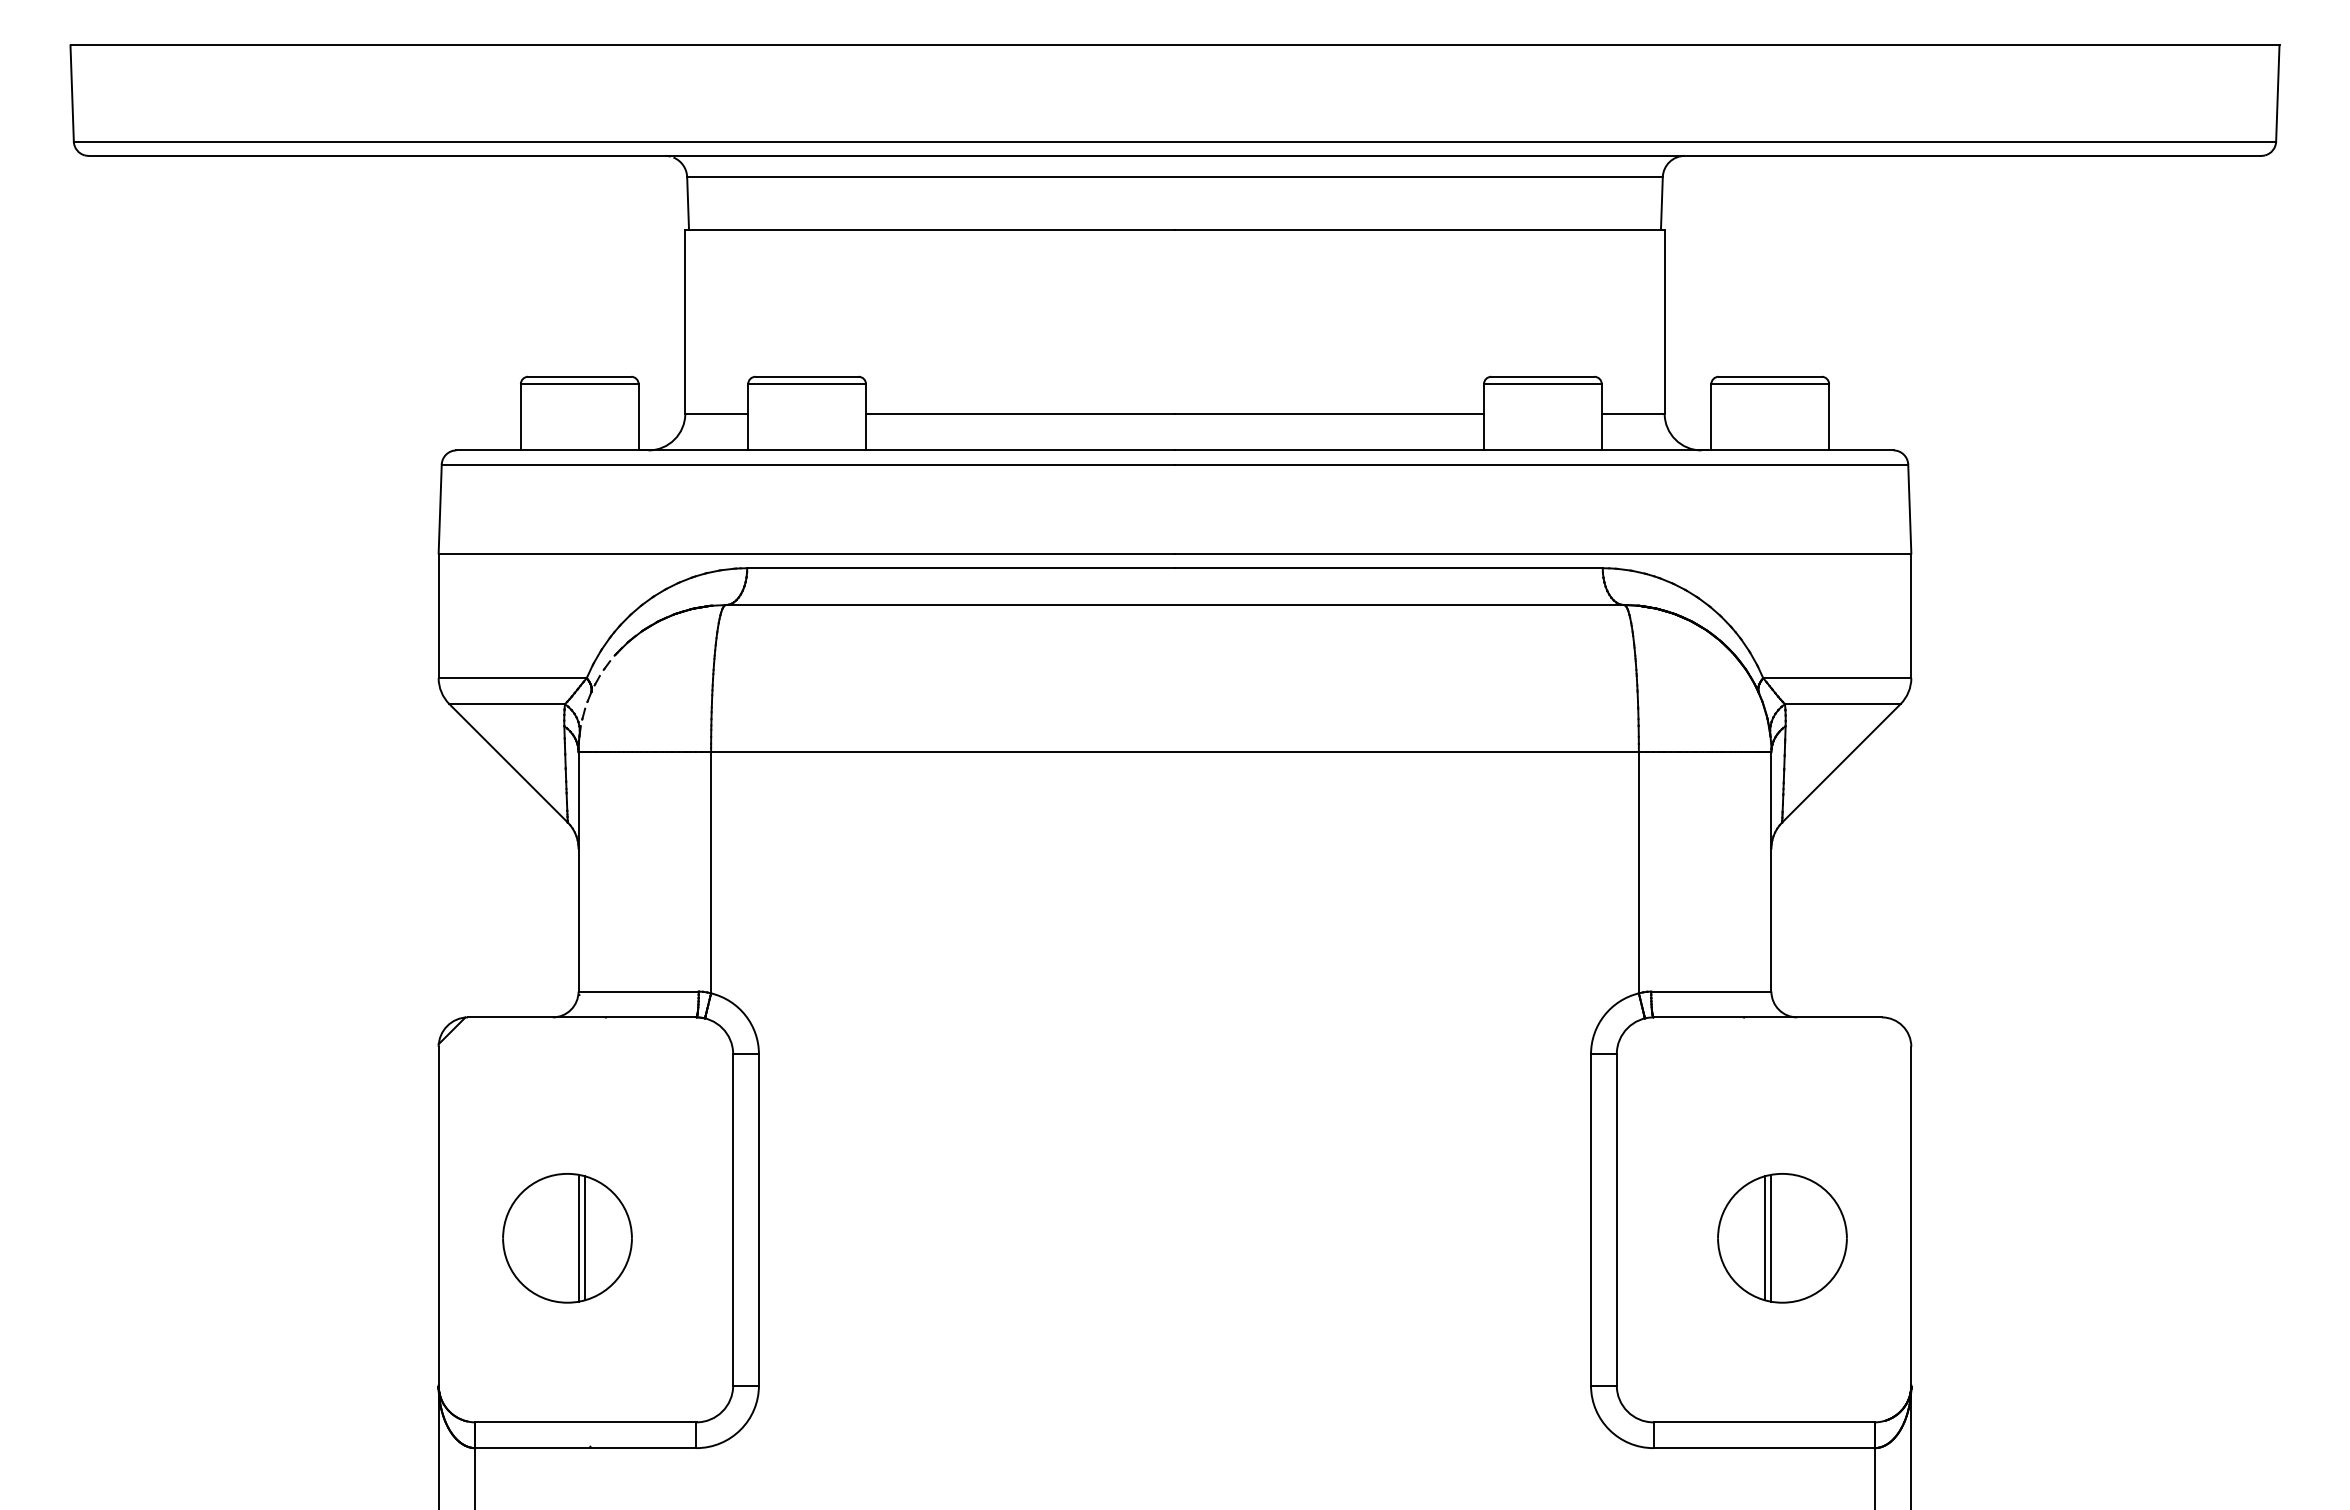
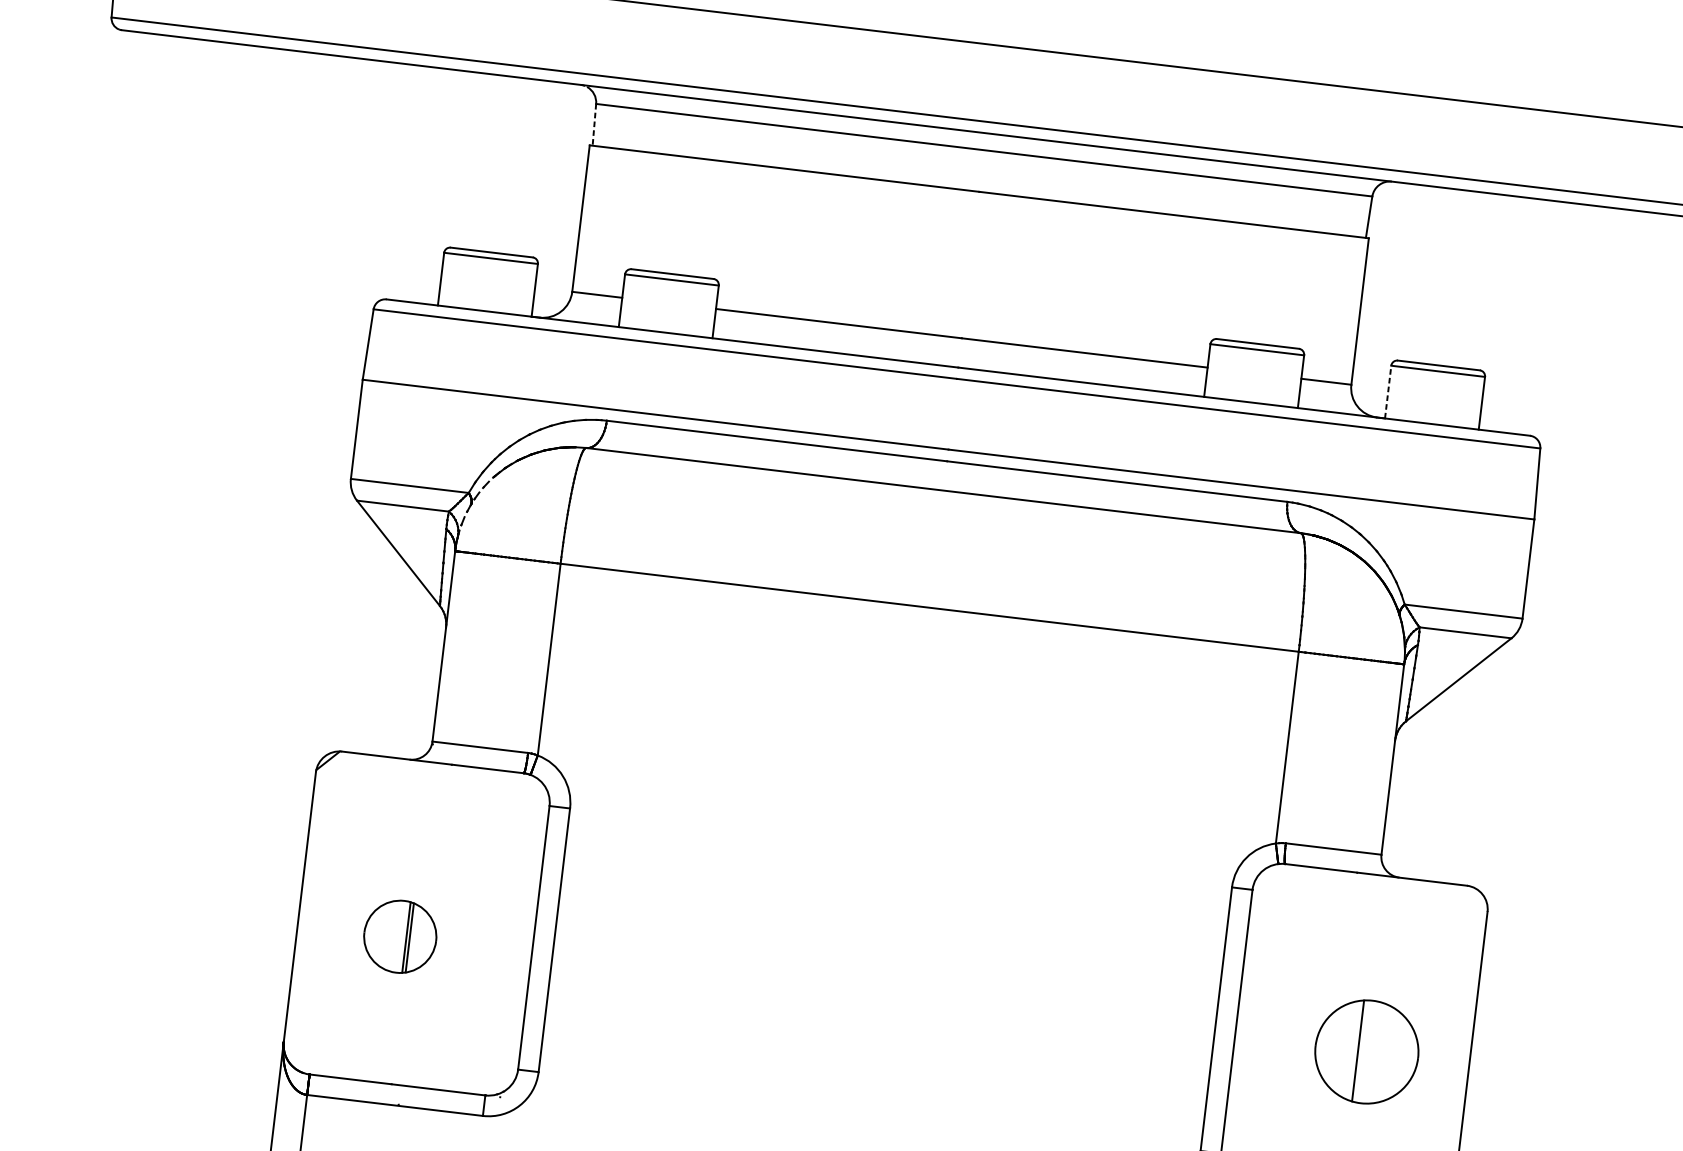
line: (688, 203) -> (594, 124), solid -> dashed
line: (1711, 416) -> (1388, 391), solid -> dashed
part: (567, 1238) -> (400, 936), size x0.7
line: (1765, 1238) -> (1353, 1050), removed

